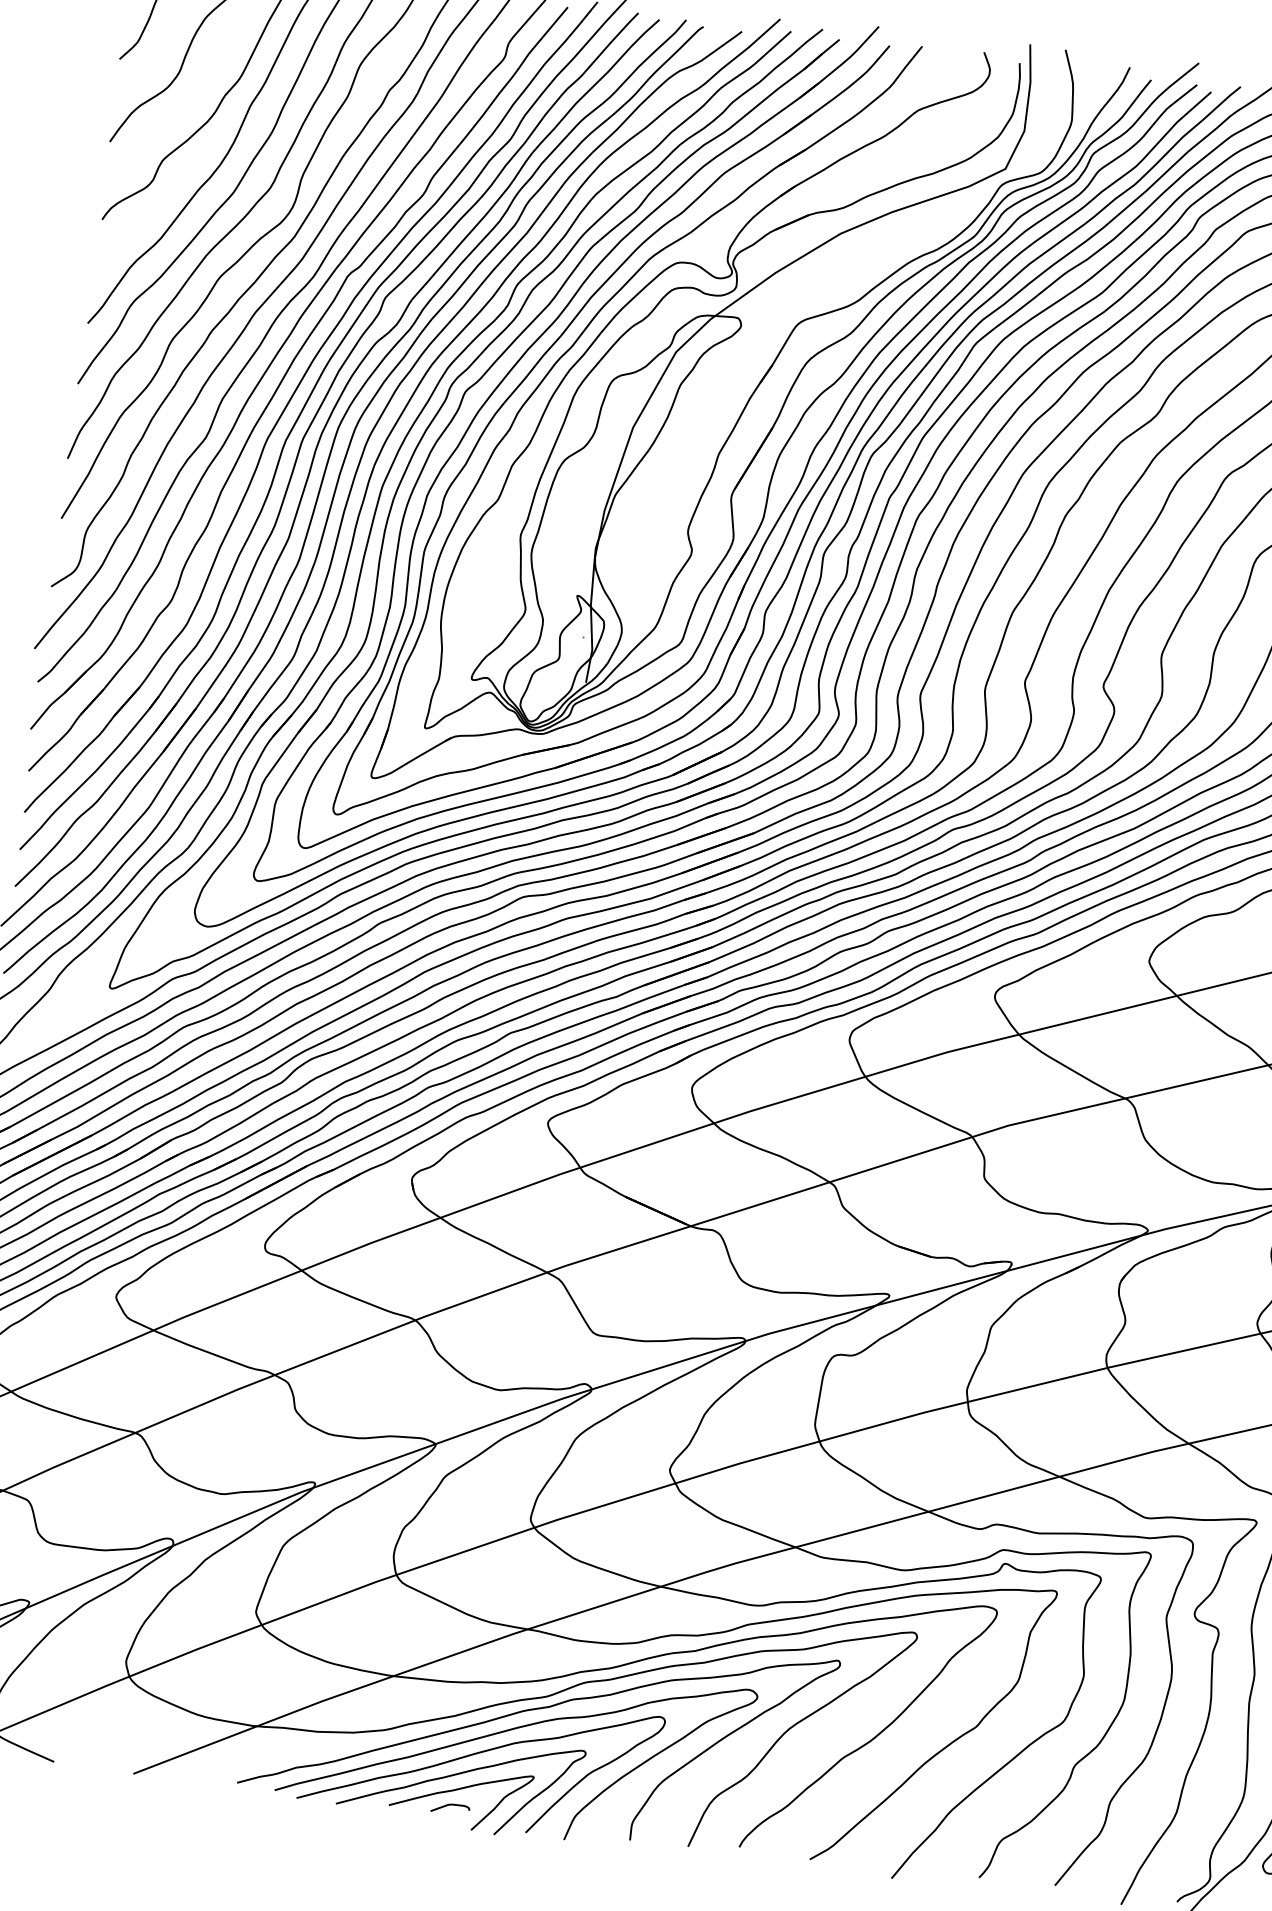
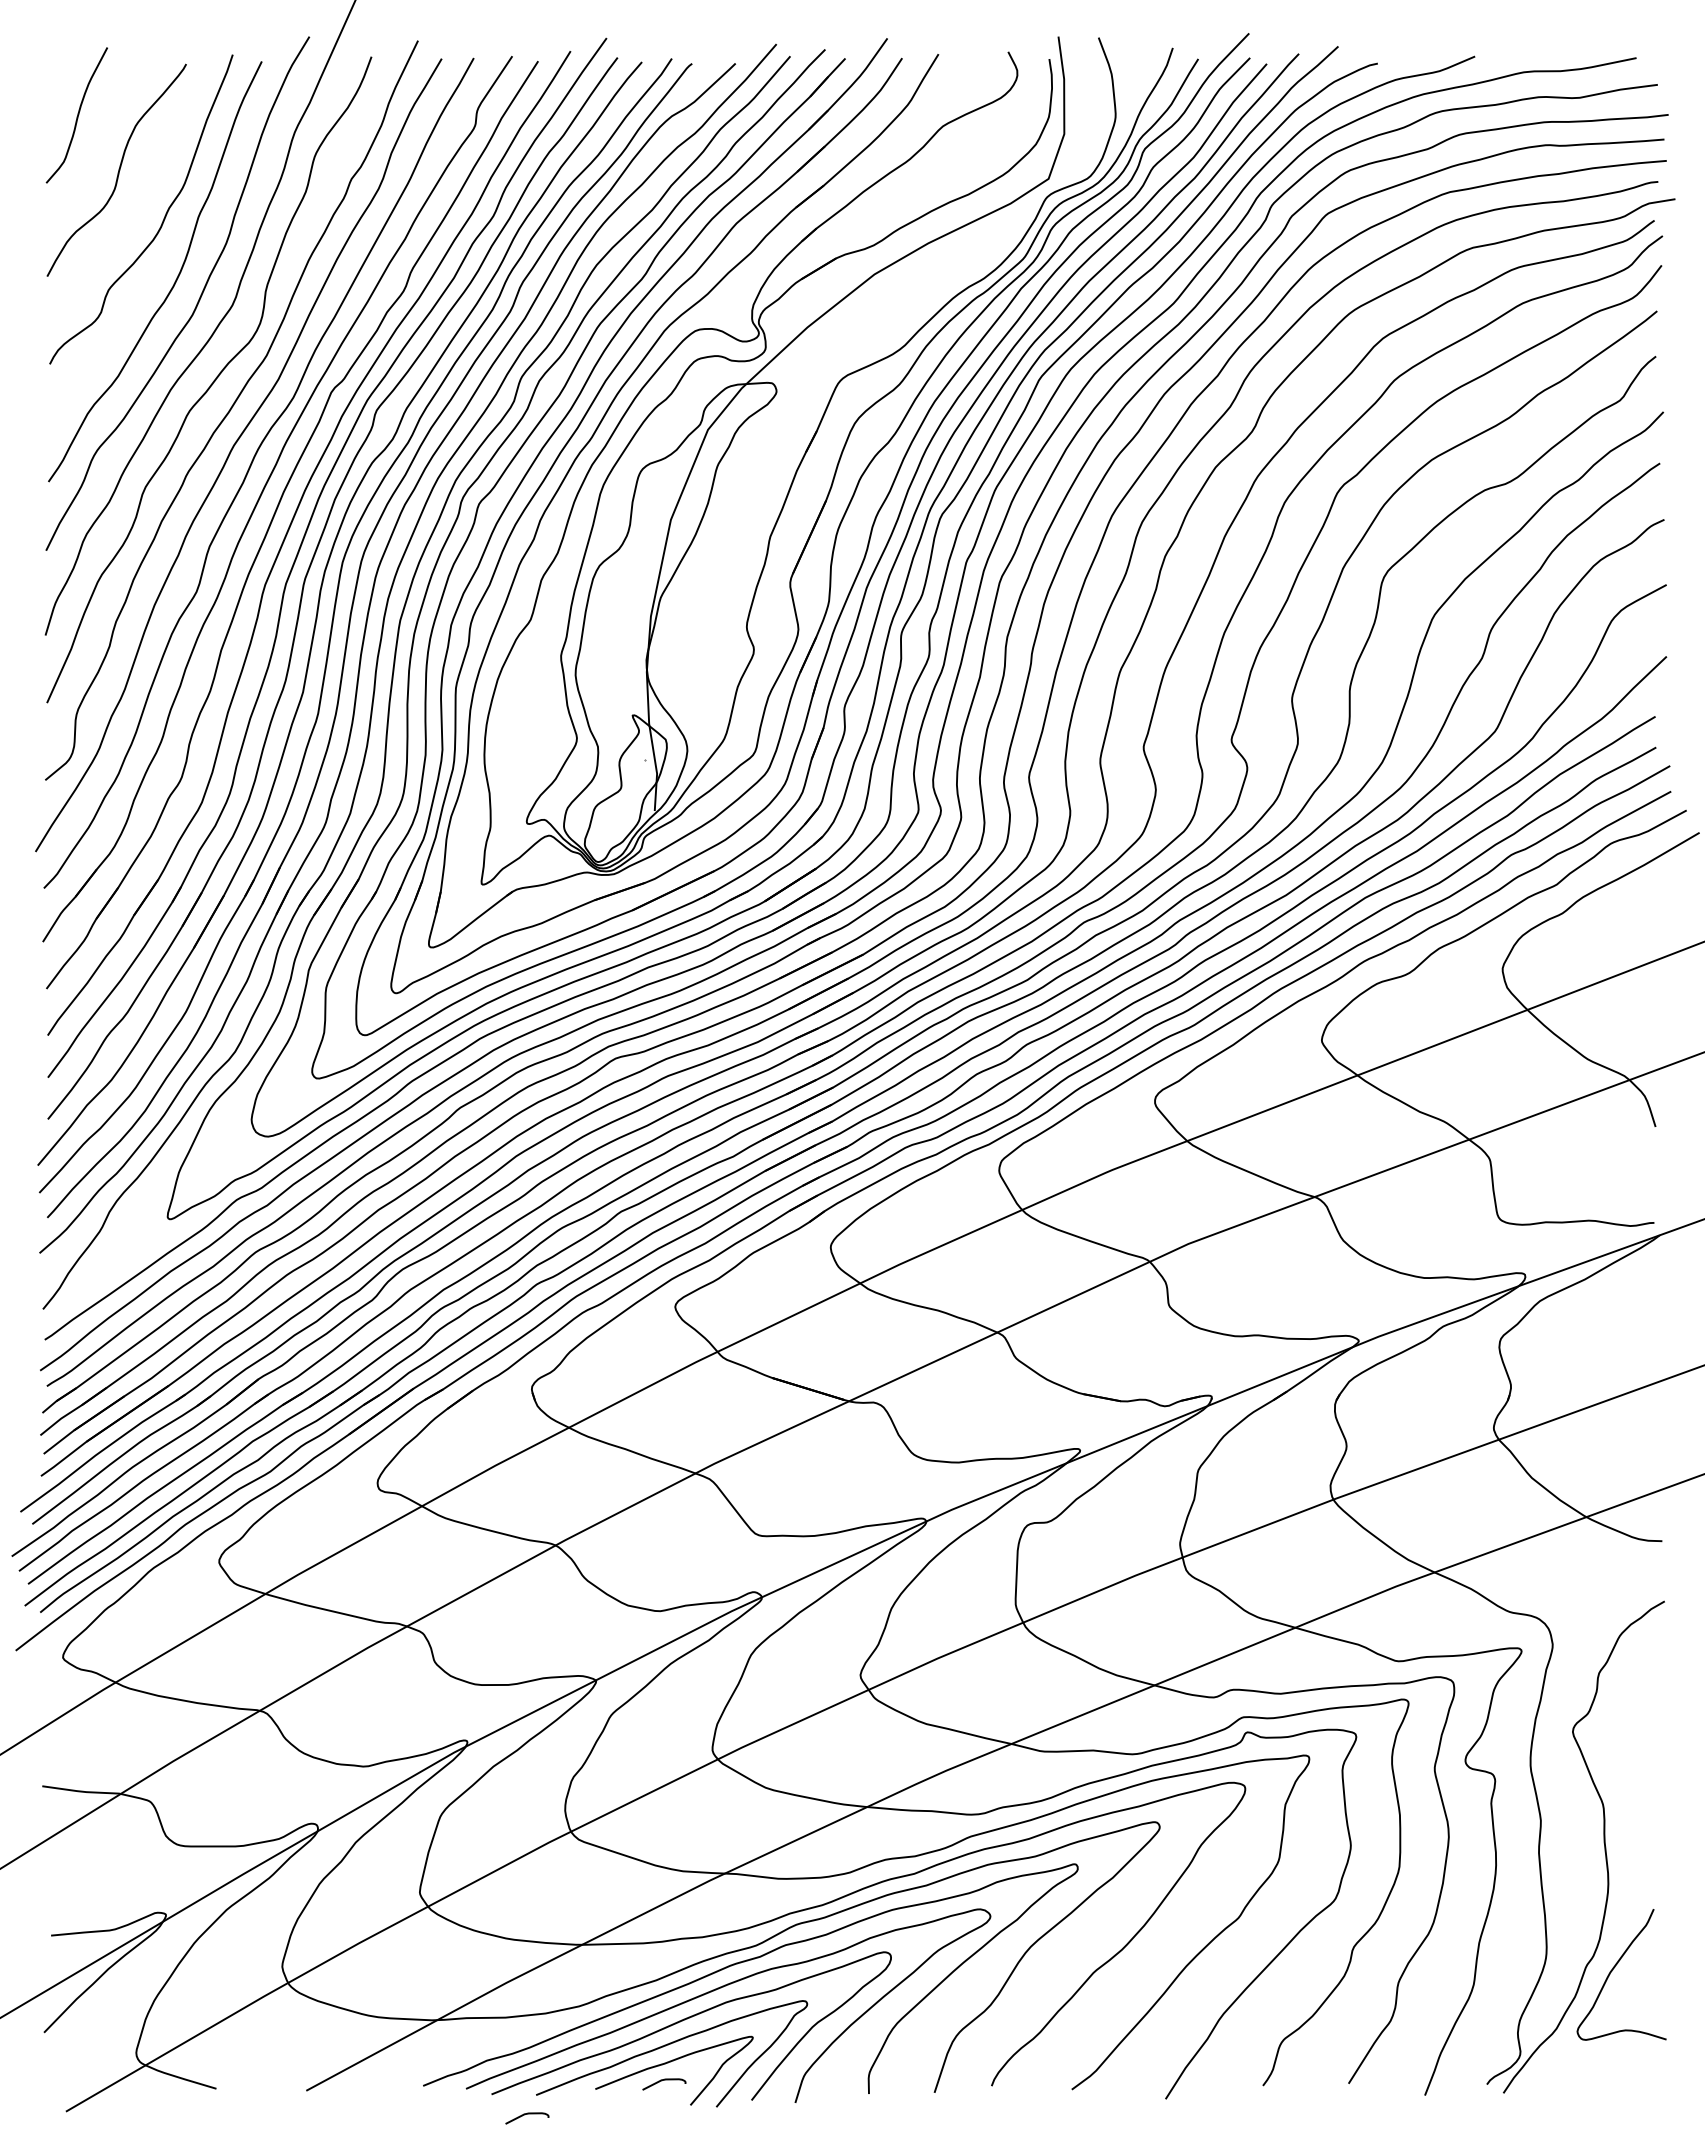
curve: (326, 1819) -> (527, 2114), added

